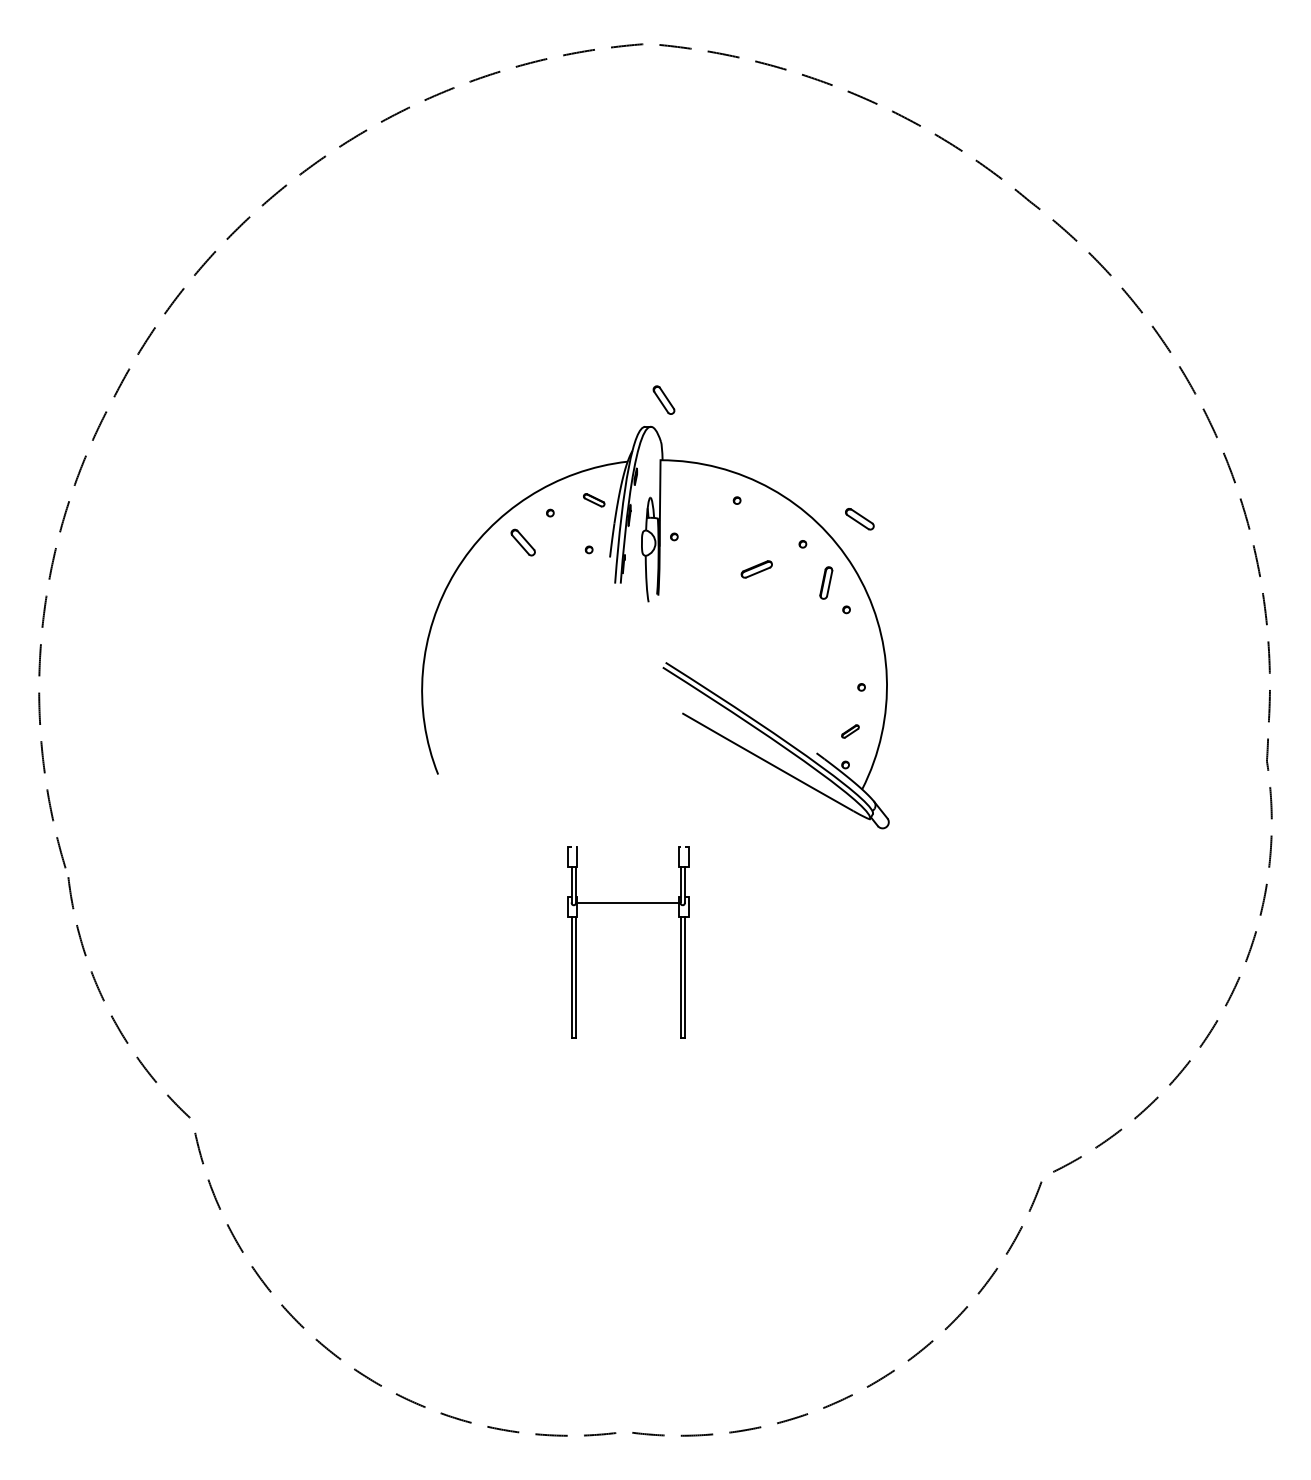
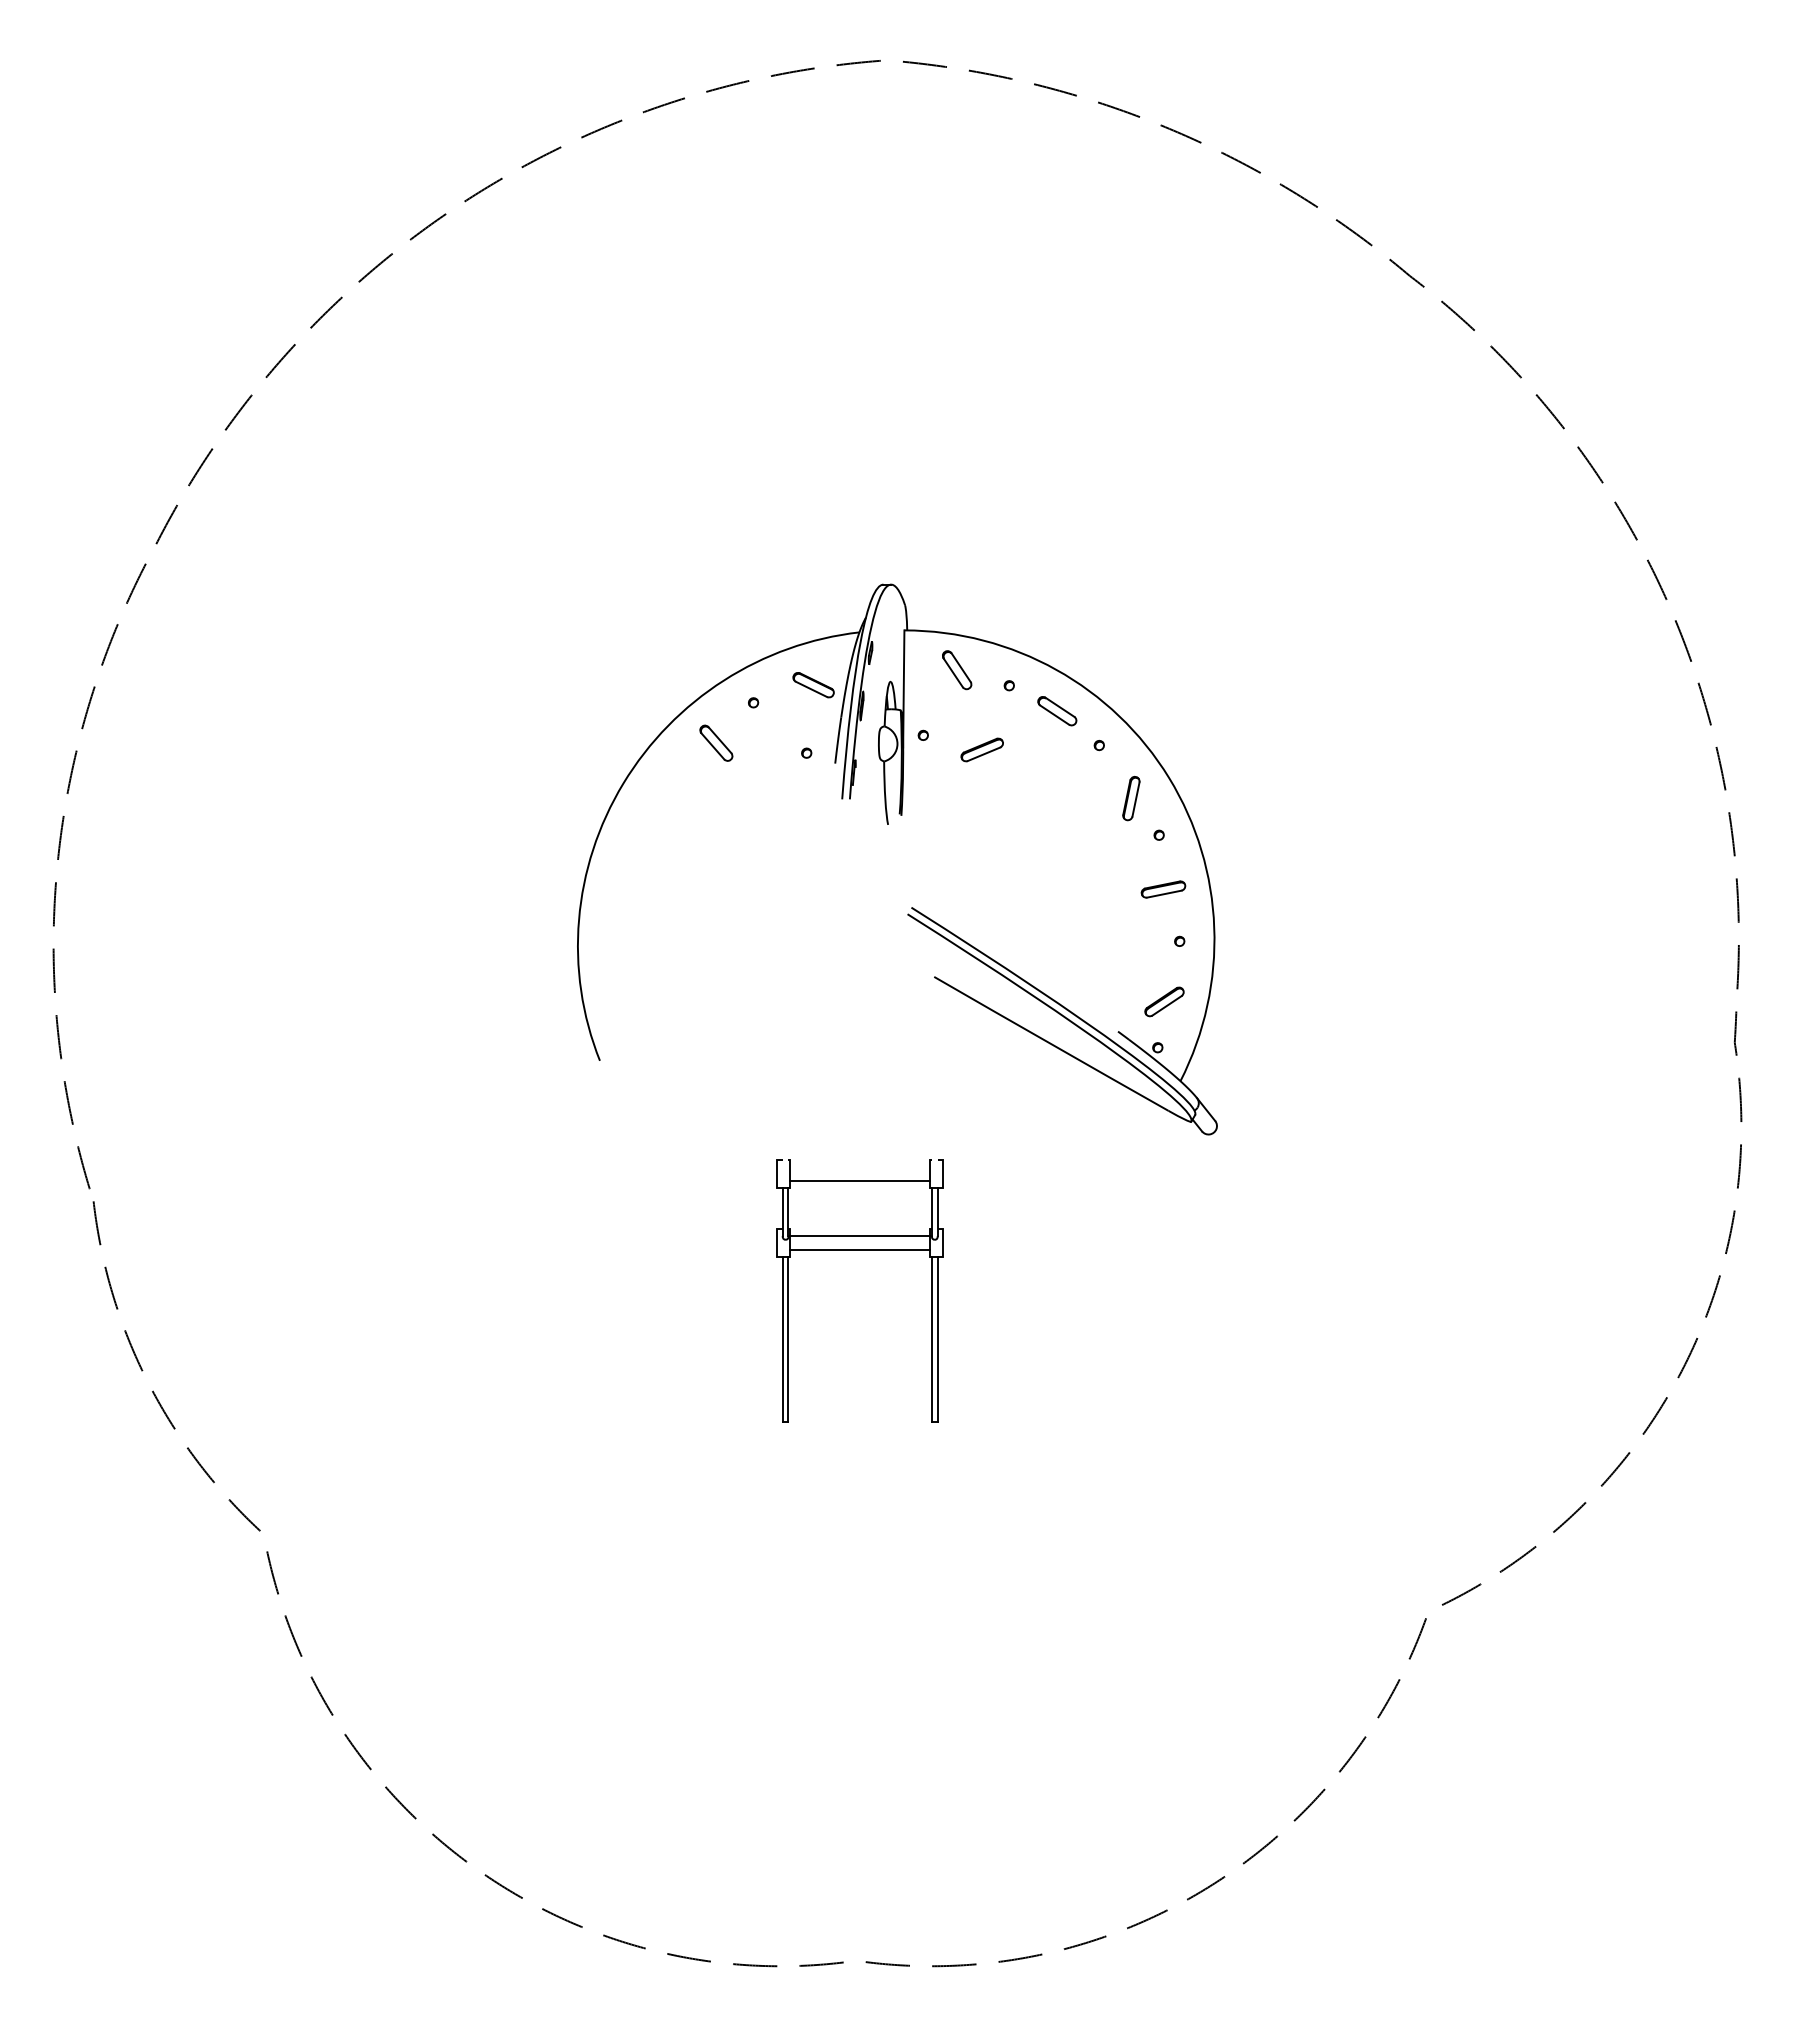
part: (664, 400) -> (957, 670), moved
part: (594, 500) -> (813, 685), size x1.43
part: (859, 519) -> (1057, 711), moved
part: (756, 569) -> (981, 749), moved
part: (849, 649) -> (1163, 889), added
part: (850, 731) -> (1164, 1001), size x1.67
line: (628, 862) -> (860, 1181), added
line: (628, 912) -> (860, 1249), added

